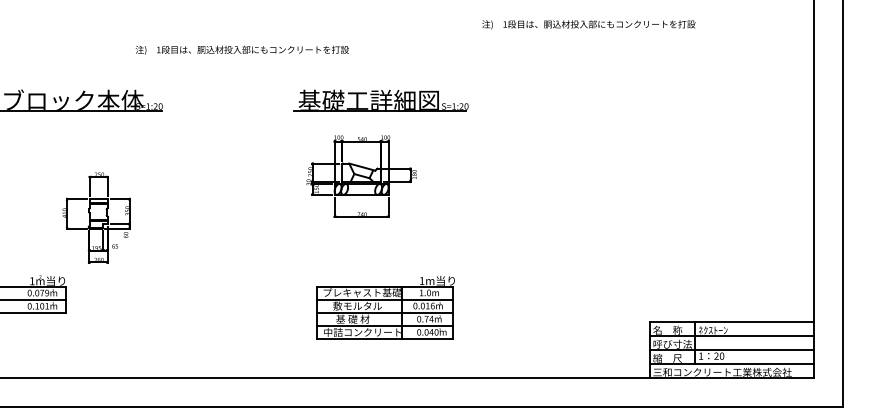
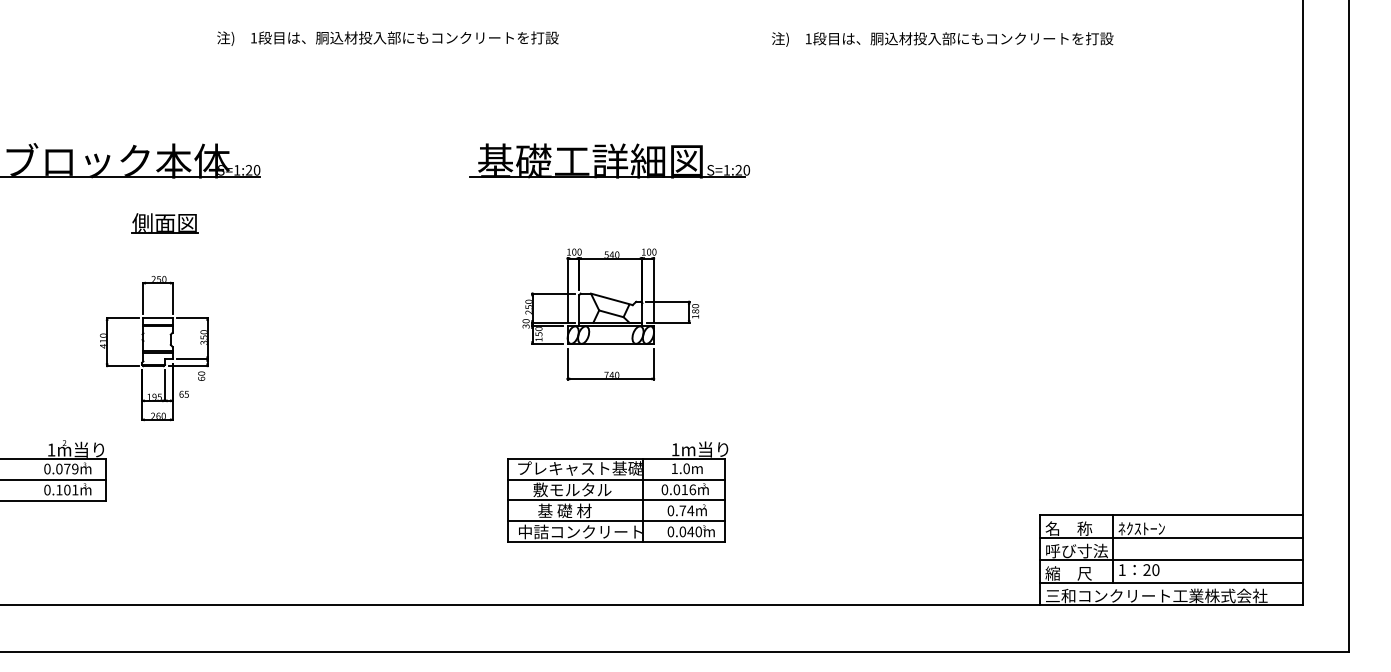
text: (241, 49) -> (386, 37), moved
part: (102, 139) -> (163, 223), added
part: (361, 176) -> (610, 314), moved

